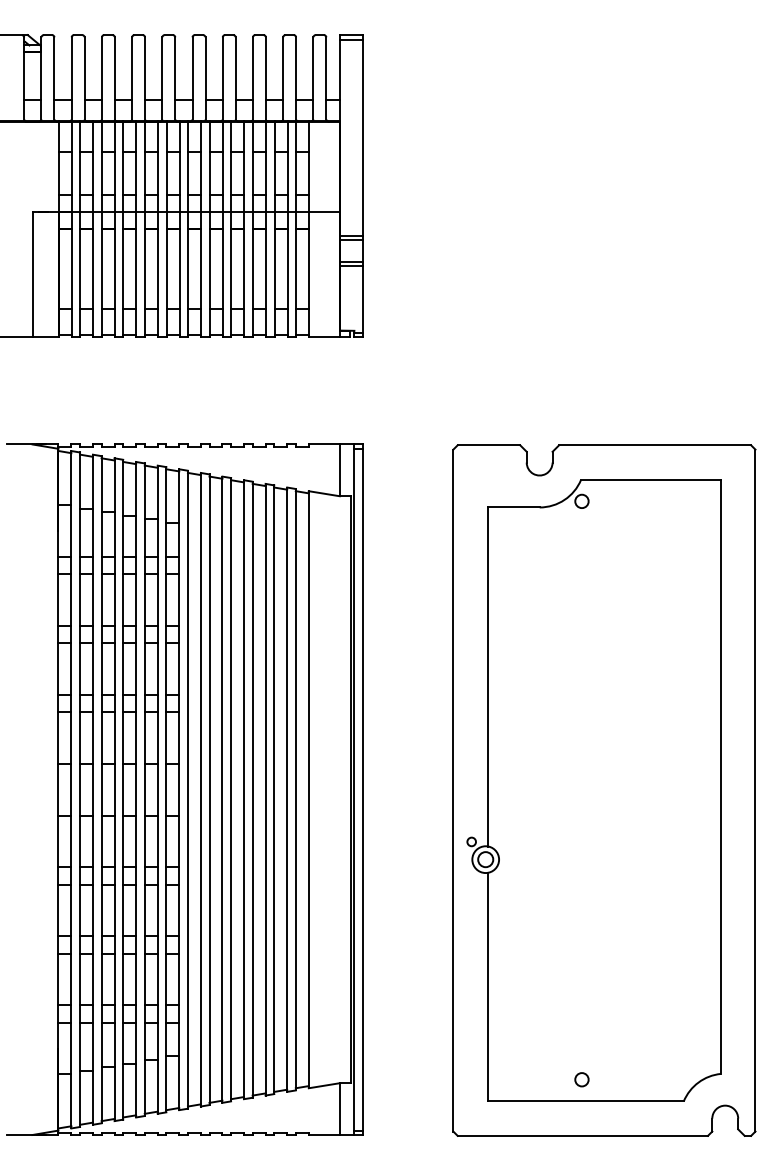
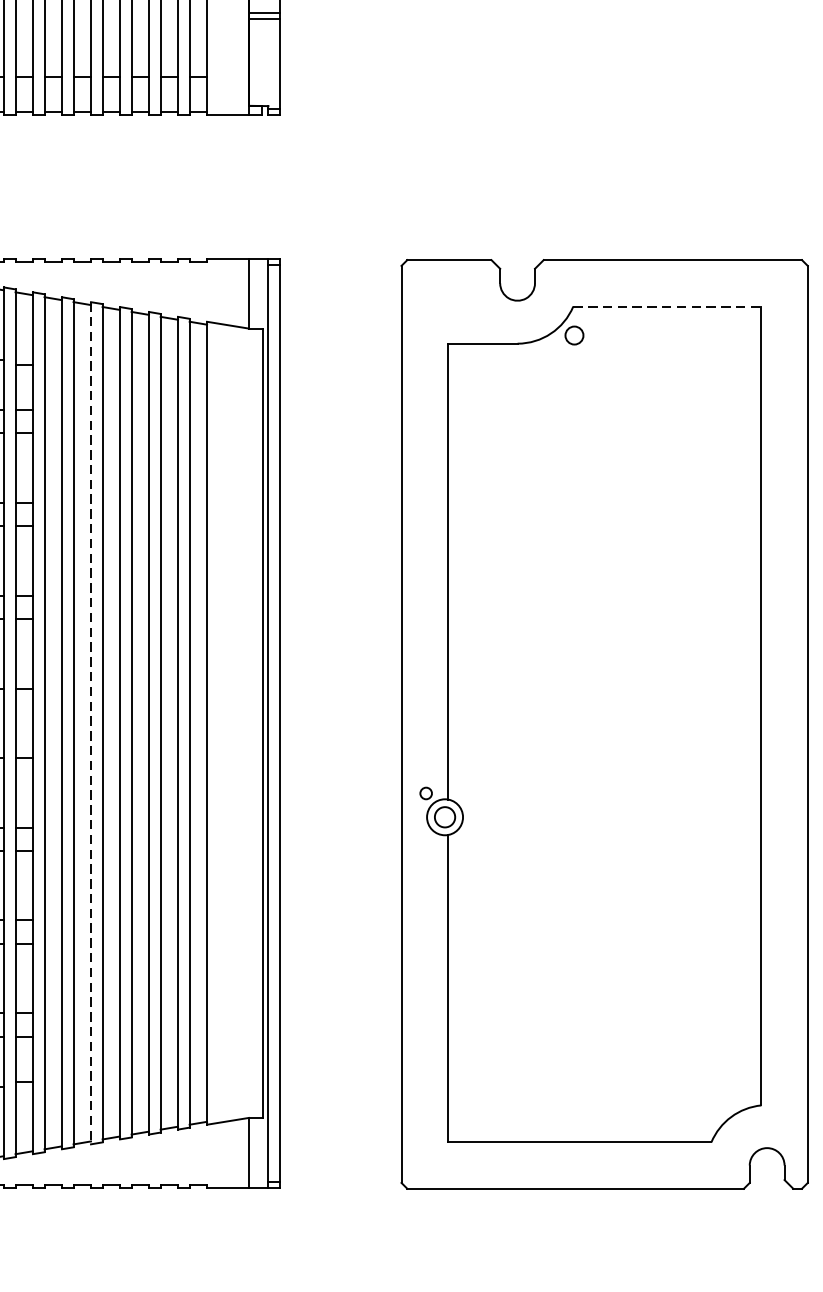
line: (651, 479) -> (667, 306), solid -> dashed
line: (222, 790) -> (91, 724), solid -> dashed
circle: (581, 1079) -> (573, 1112), removed

